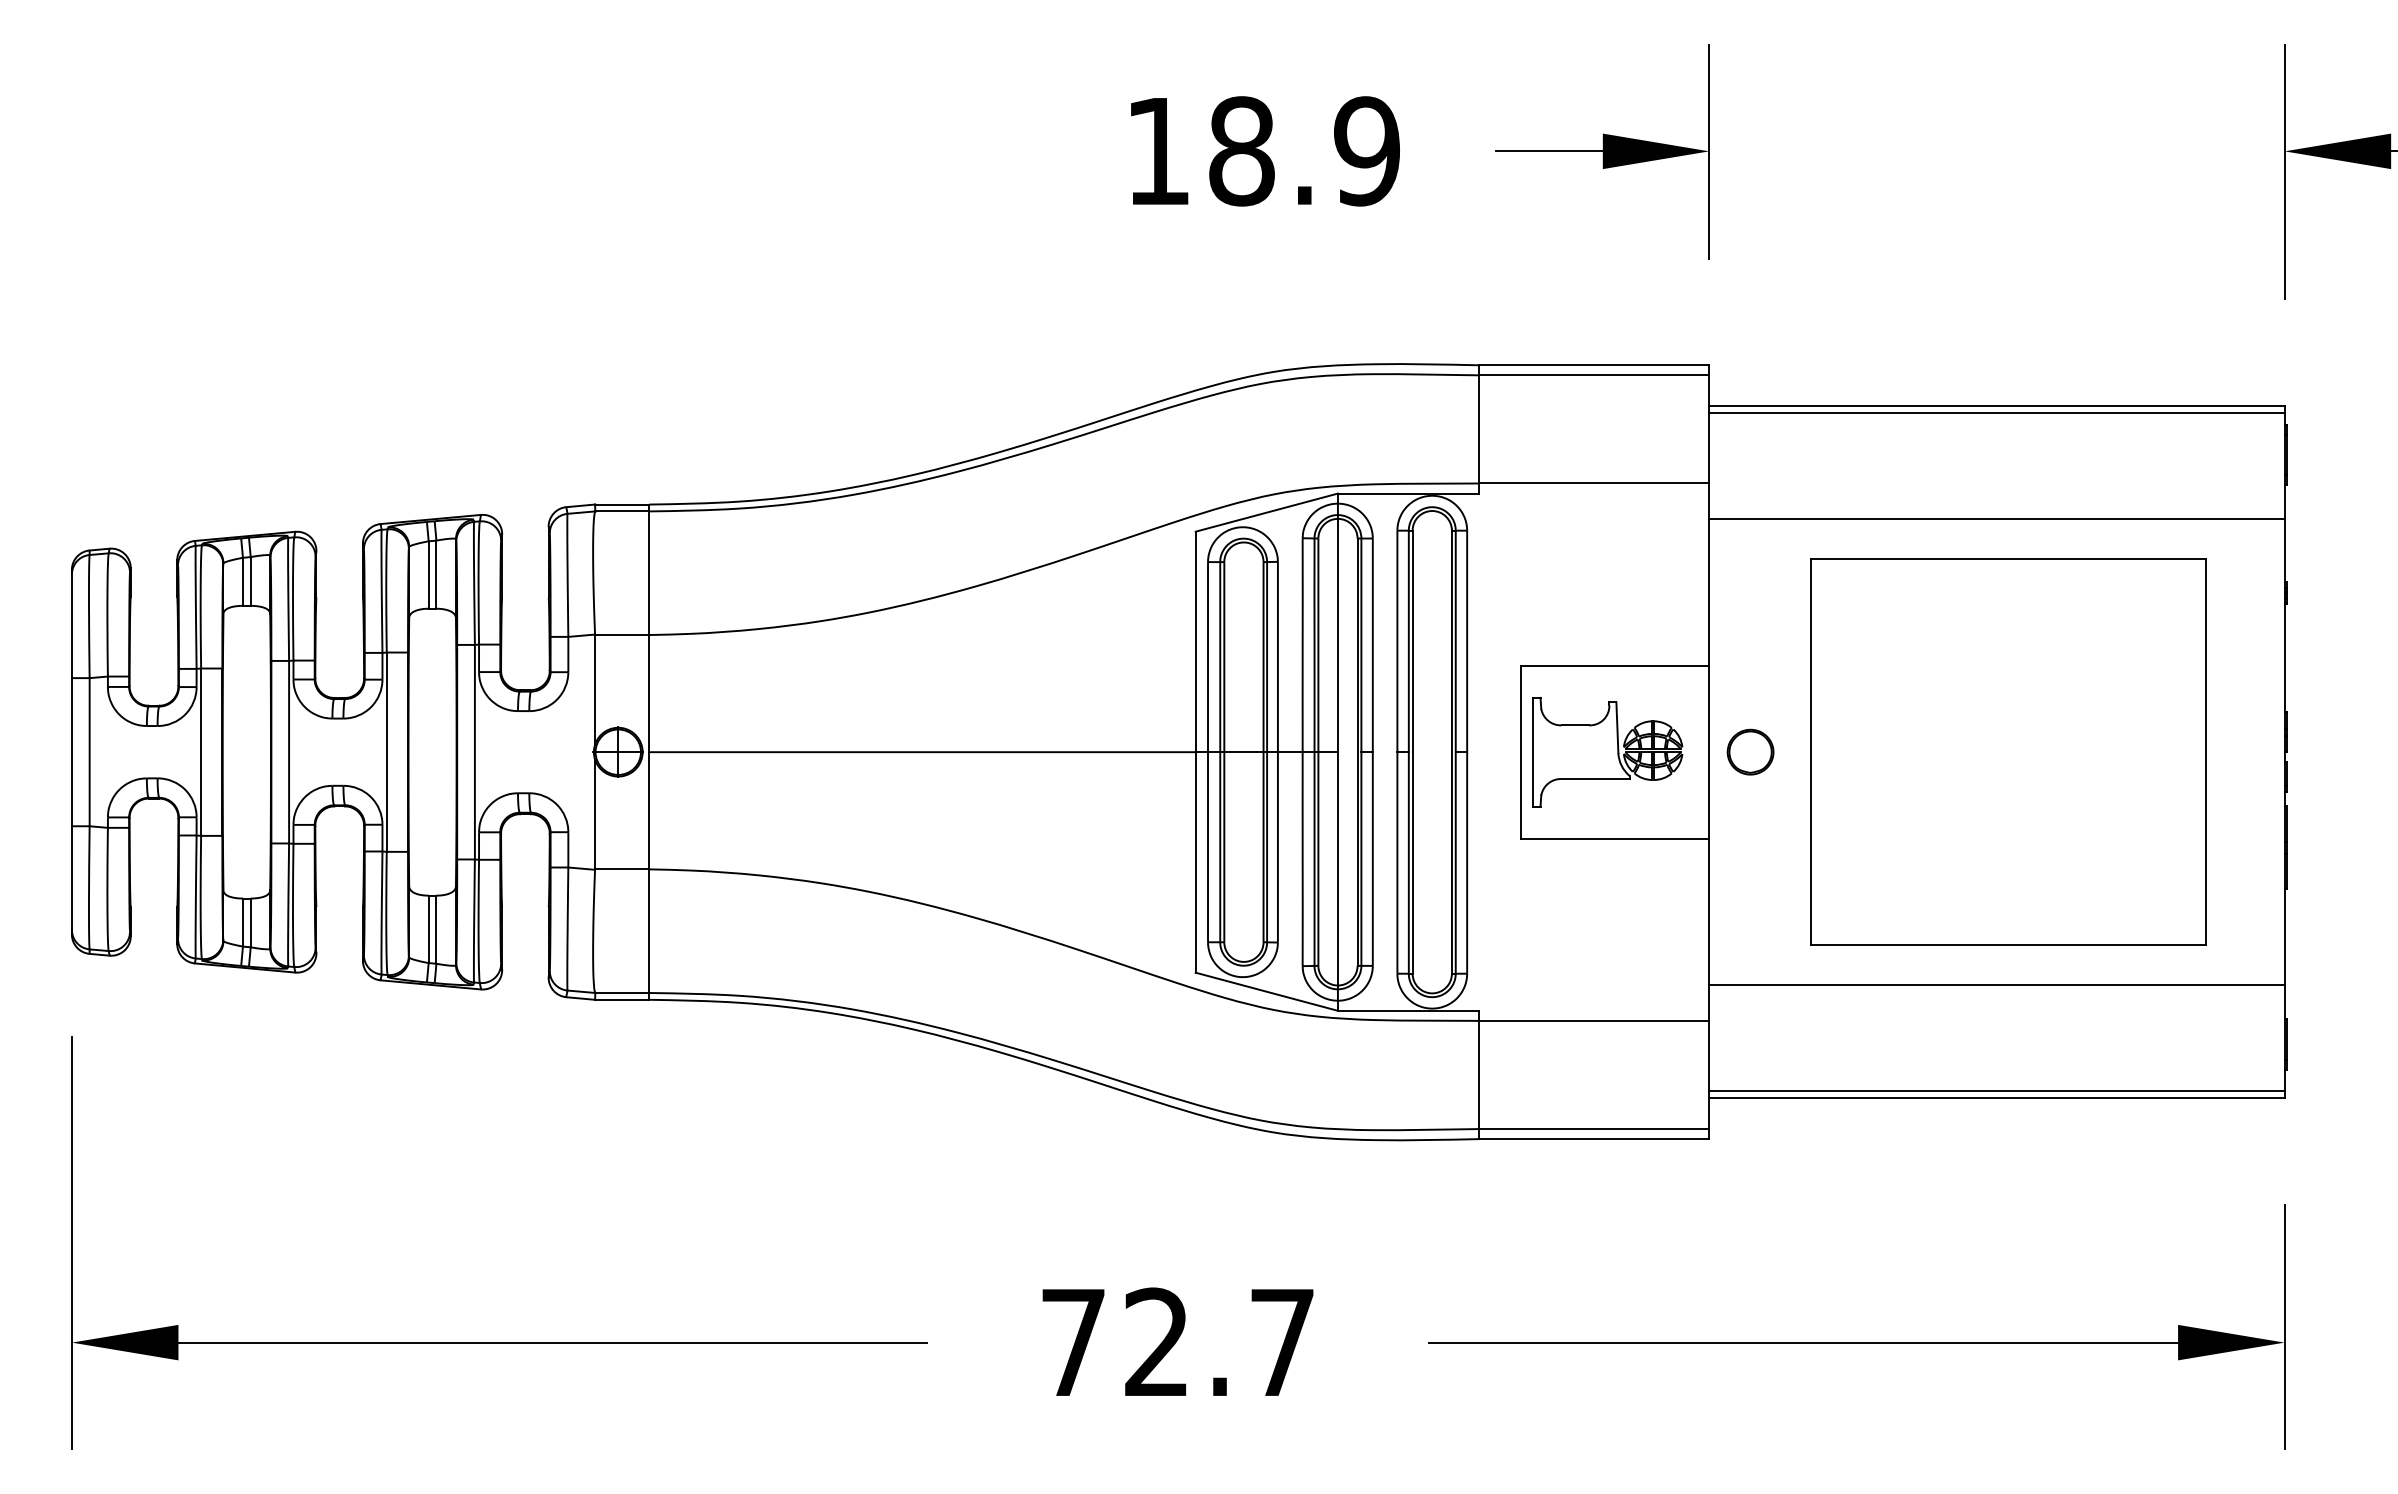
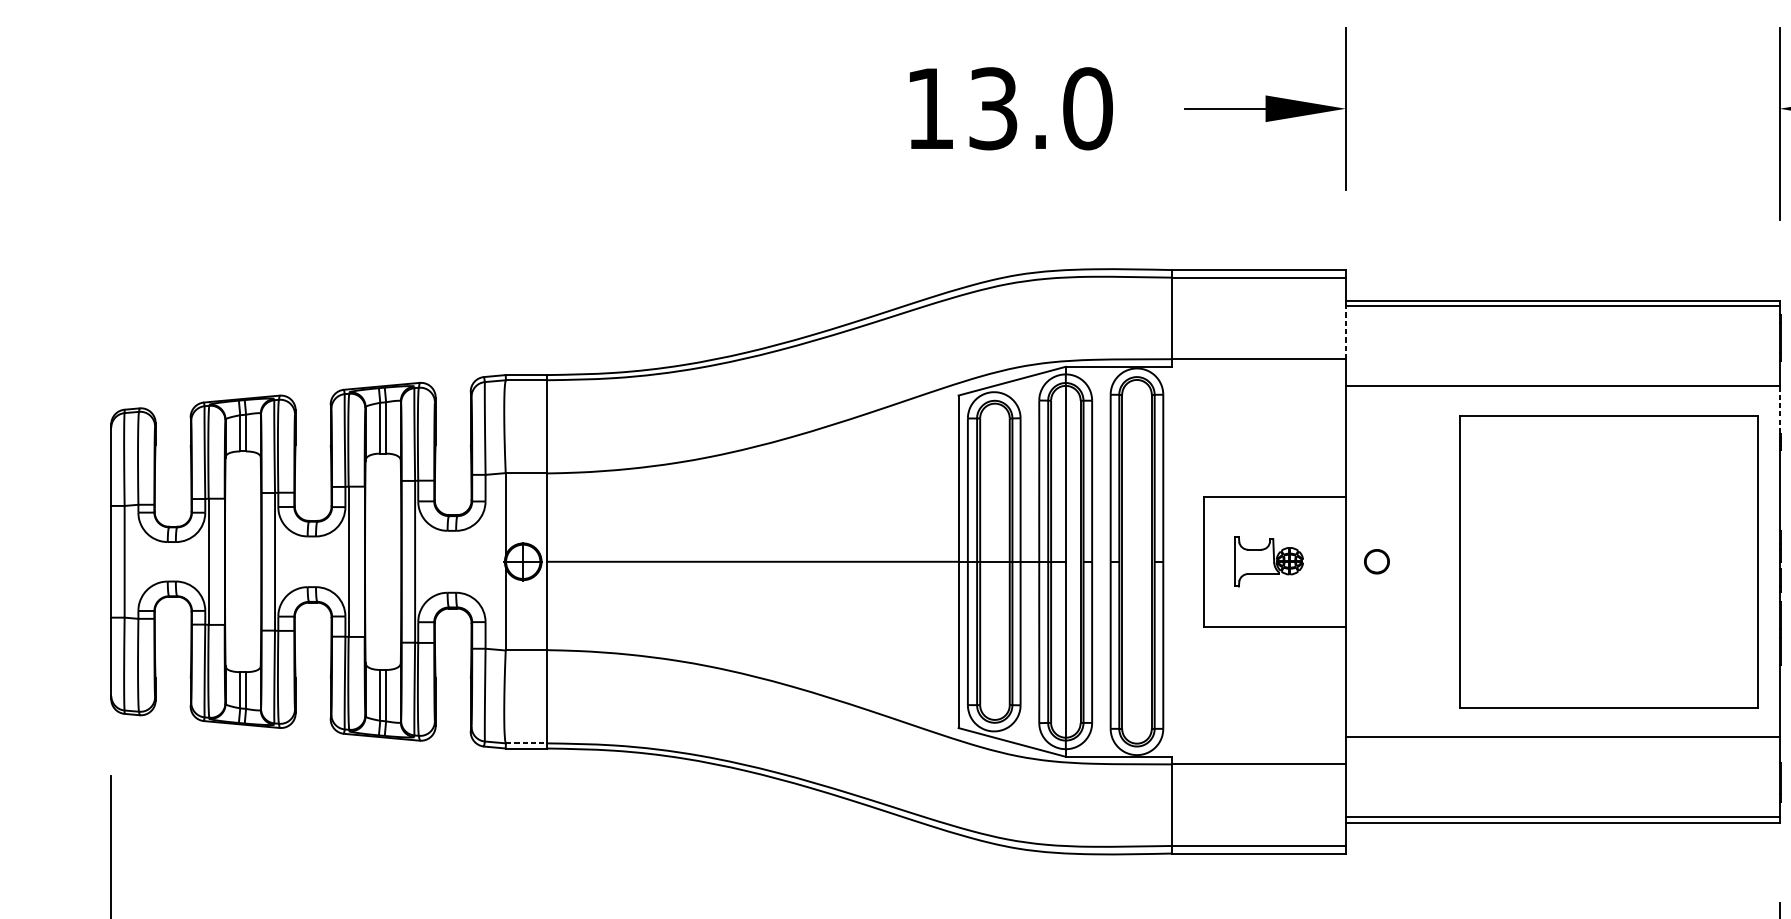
text: (1304, 151) -> (1040, 108), 18.9 -> 13.0
line: (1709, 447) -> (1346, 332), solid -> dashed
line: (2284, 551) -> (1779, 410), solid -> dashed
part: (1750, 751) -> (1376, 561), size x0.7
part: (2008, 751) -> (1609, 561), moved
part: (1607, 752) -> (1269, 562), size x0.6
line: (622, 992) -> (526, 742), solid -> dashed

